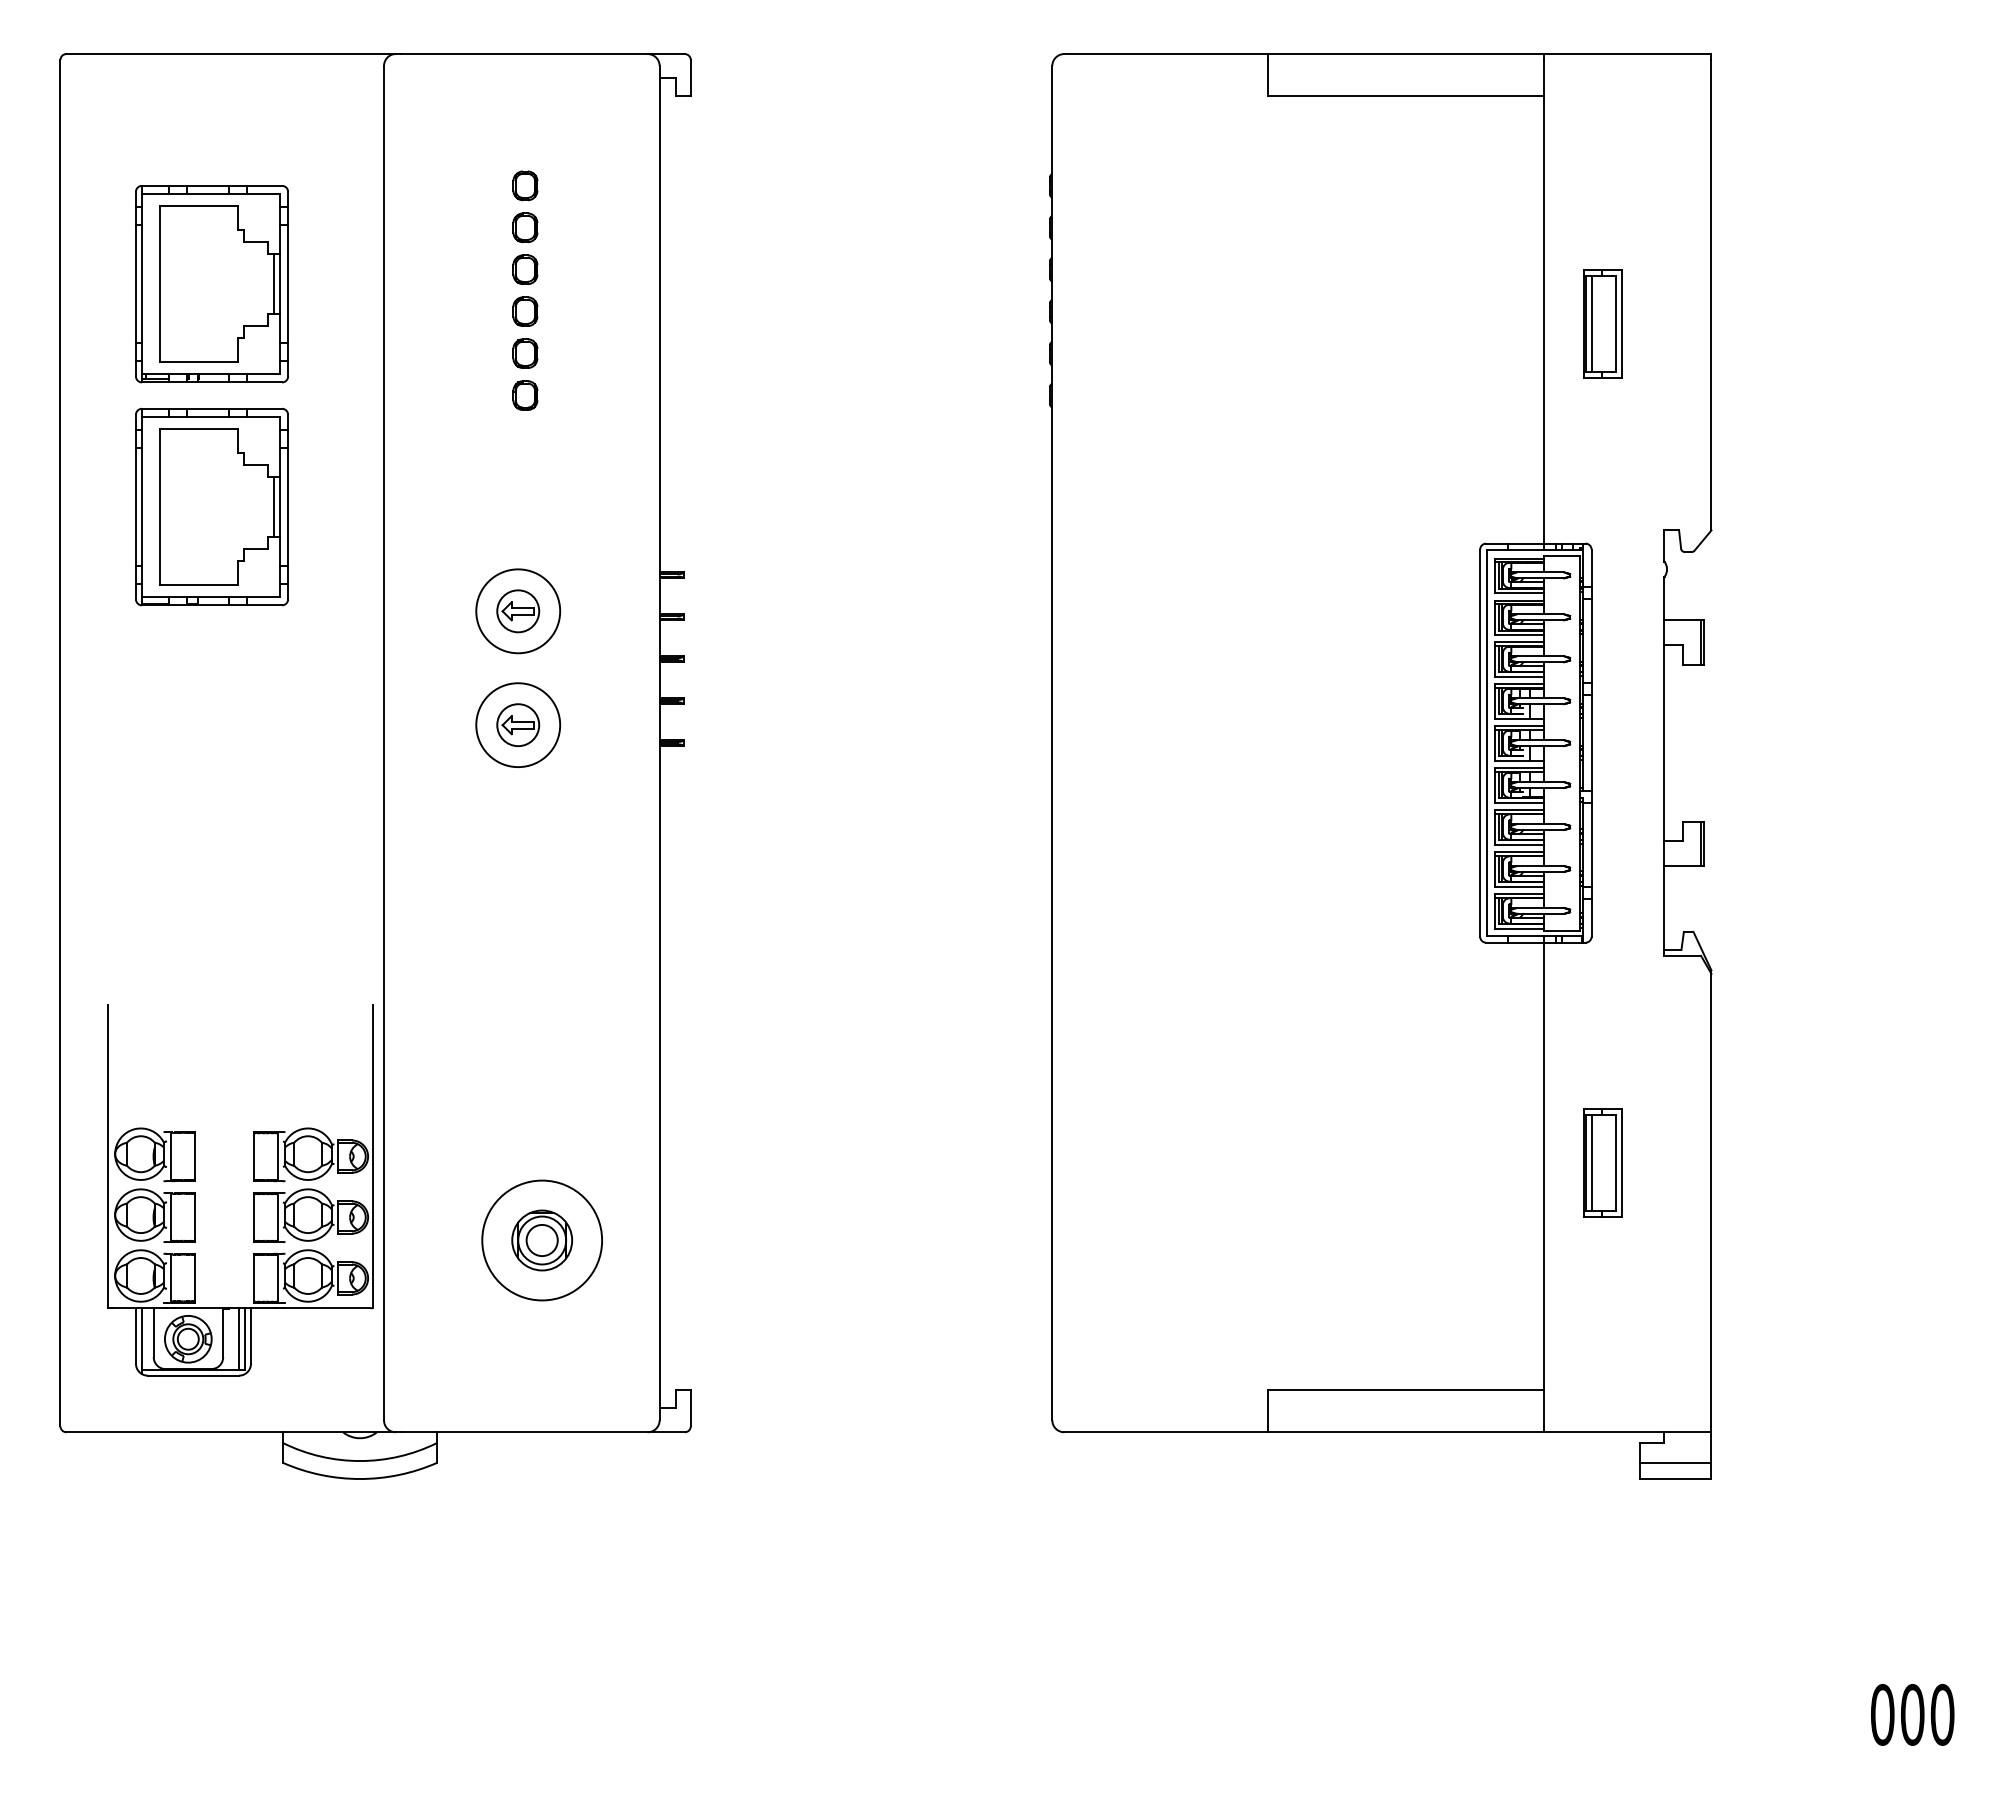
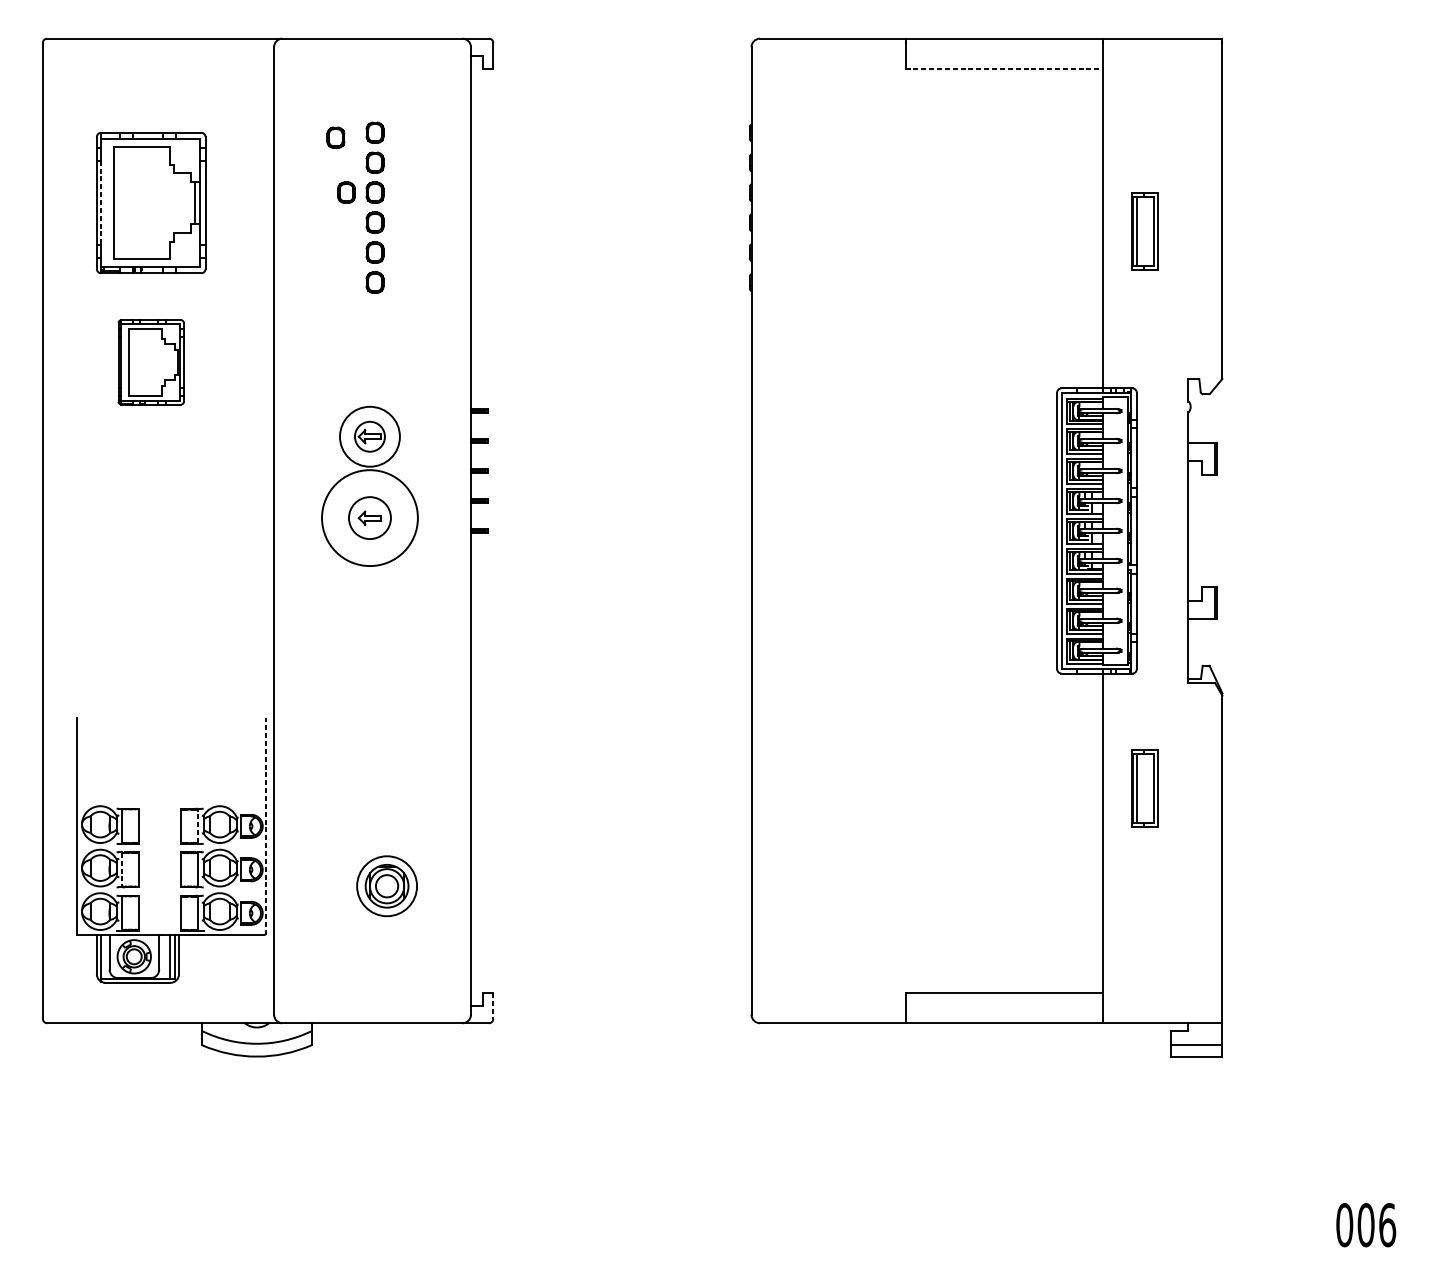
line: (1405, 96) -> (1003, 68), solid -> dashed
part: (470, 192) -> (335, 137), added
part: (485, 269) -> (346, 192), added
line: (141, 284) -> (100, 203), solid -> dashed
part: (211, 507) -> (150, 362), size x0.6
circle: (518, 725) -> (370, 518), size x1.4
circle: (518, 725) -> (370, 518), size x1.6
line: (277, 1156) -> (197, 826), solid -> dashed
line: (372, 1156) -> (265, 826), solid -> dashed
part: (1602, 1162) -> (1144, 788), moved
line: (171, 1217) -> (122, 869), solid -> dashed
circle: (542, 1240) -> (387, 886), size x0.7
line: (690, 1408) -> (493, 1006), solid -> dashed
text: (1942, 1714) -> (1387, 1224), 000 -> 006

